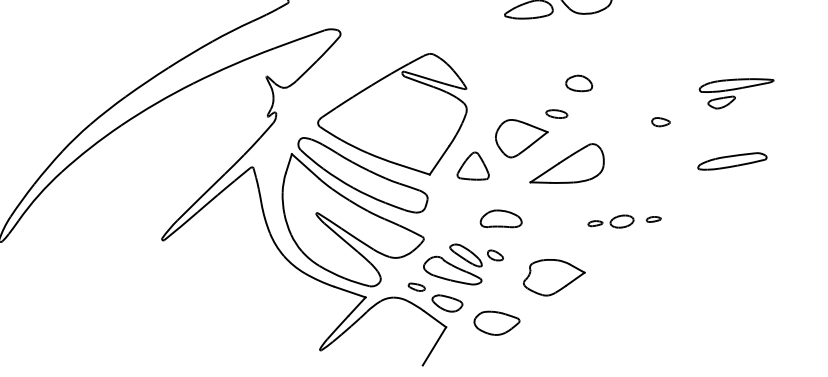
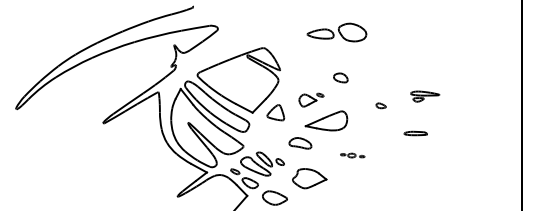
part: (738, 90) -> (425, 96), size x0.7
part: (532, 132) -> (311, 99), size x0.6
part: (731, 161) -> (415, 133), size x0.6
part: (500, 219) -> (300, 143), moved
part: (624, 220) -> (352, 155), size x0.6

